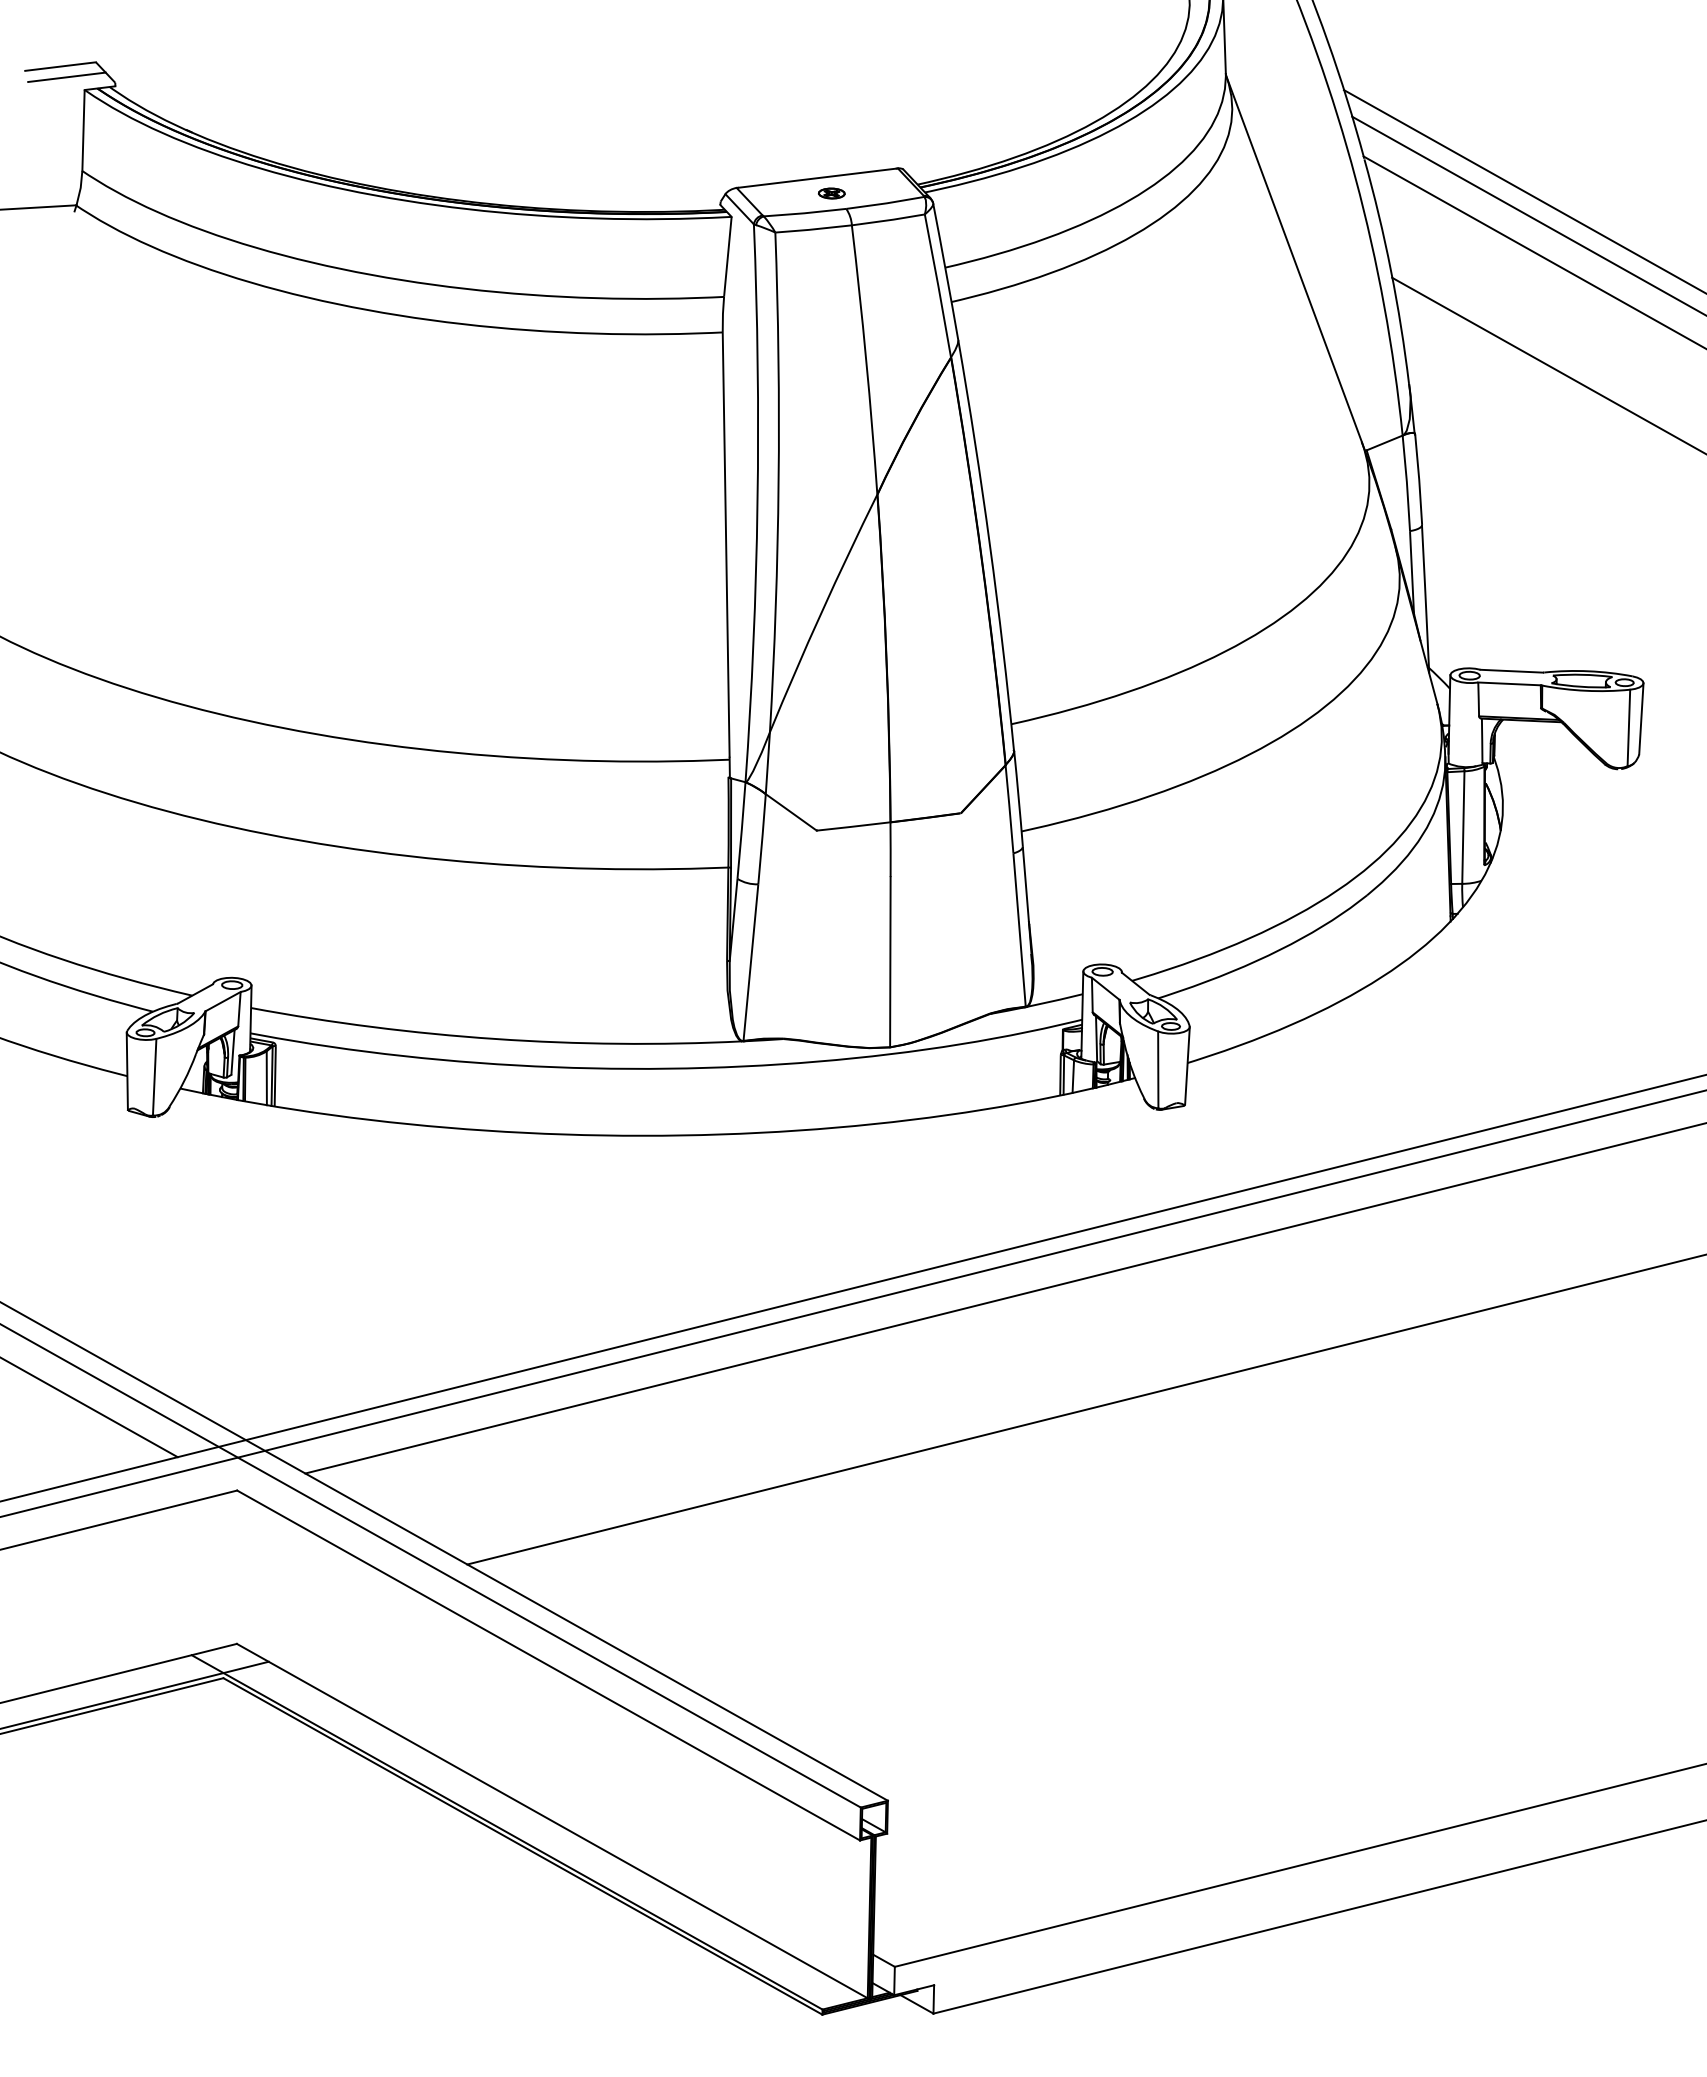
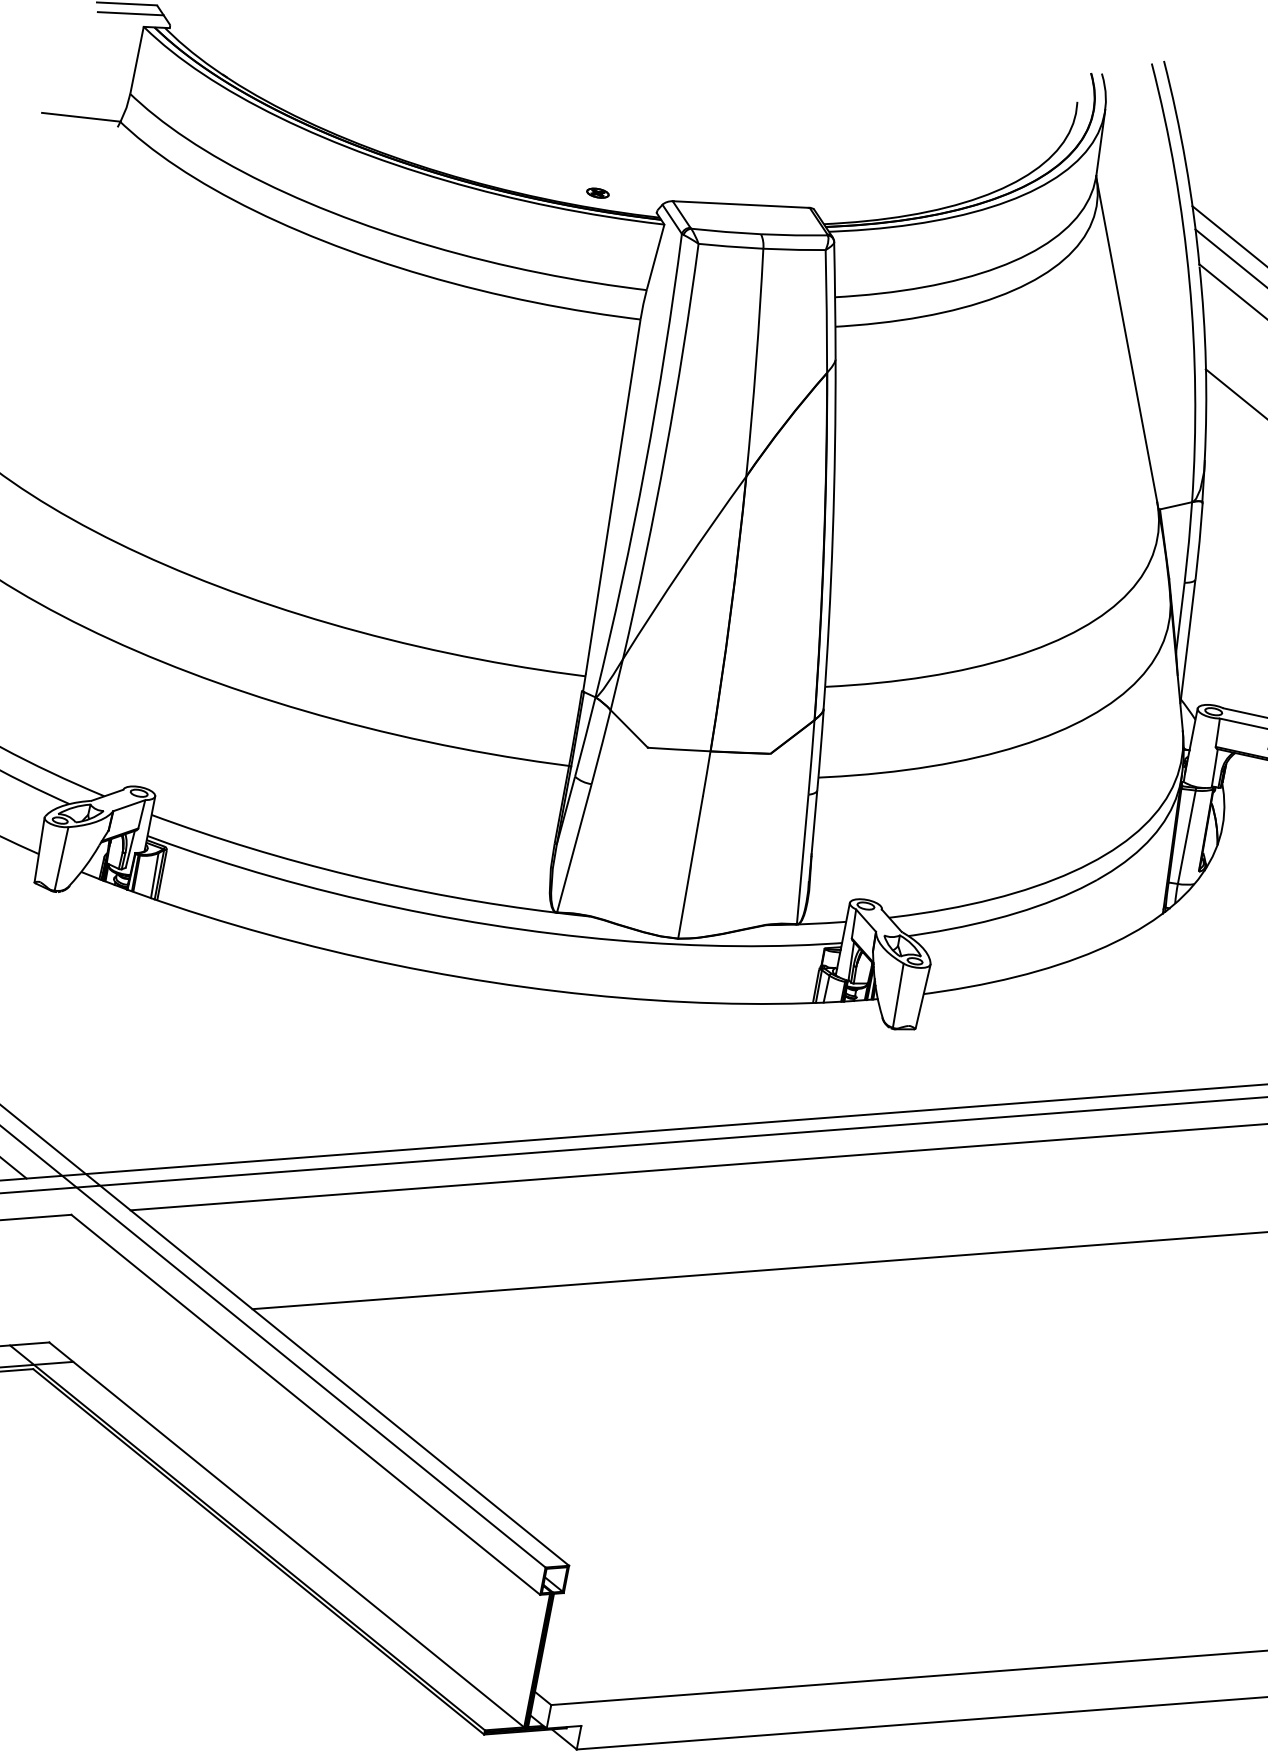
part: (831, 193) -> (597, 193), moved

